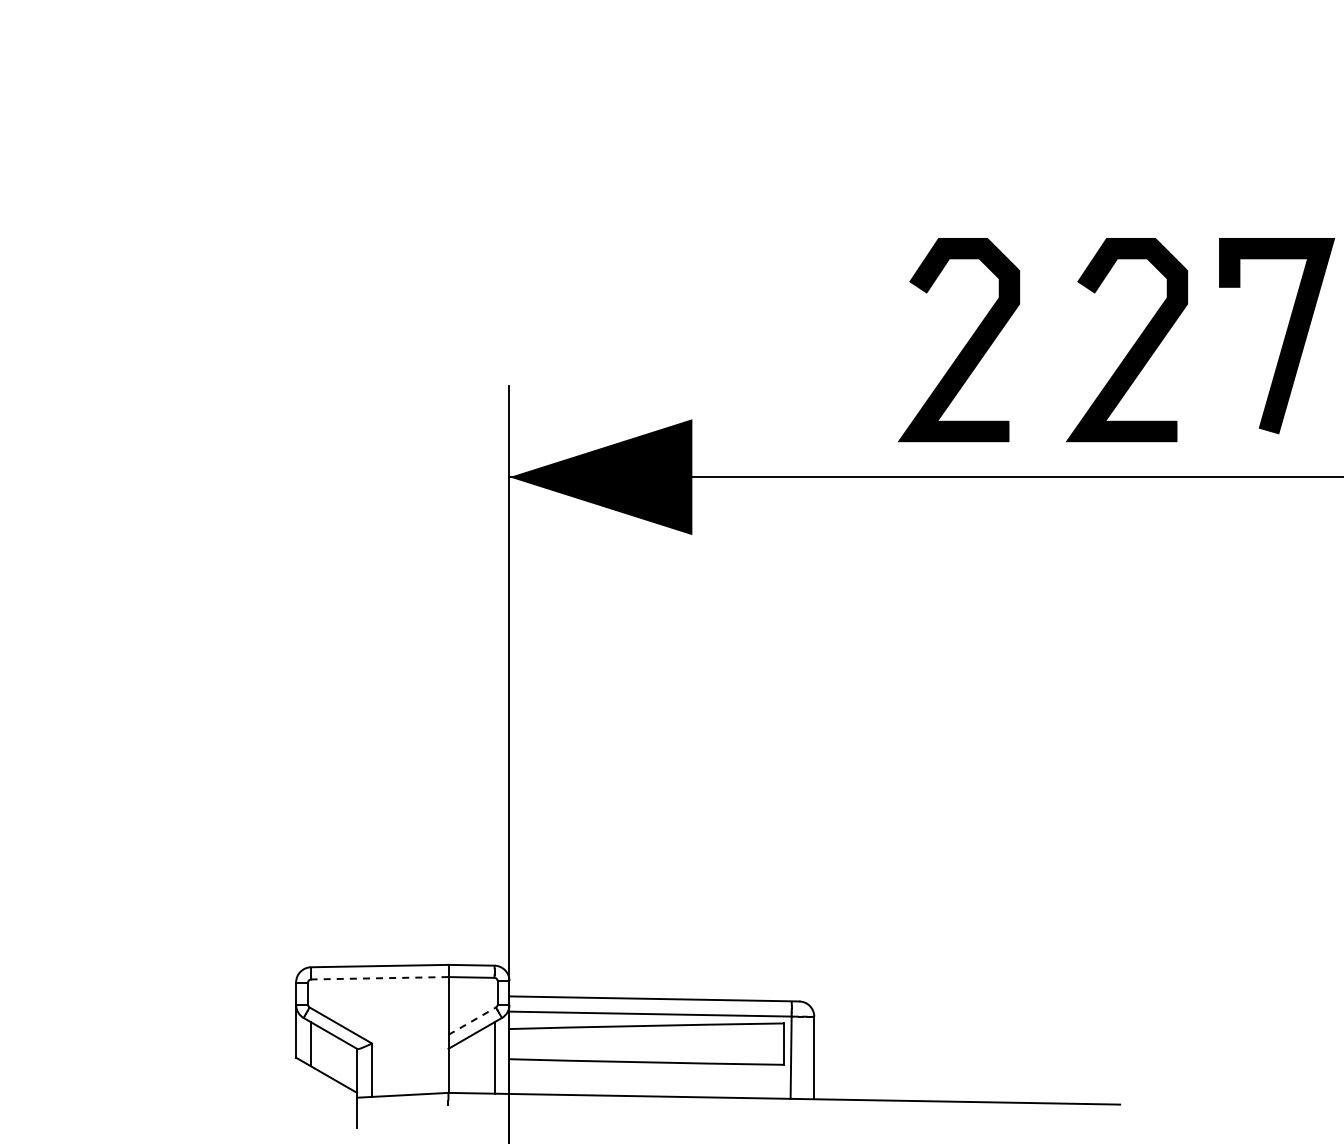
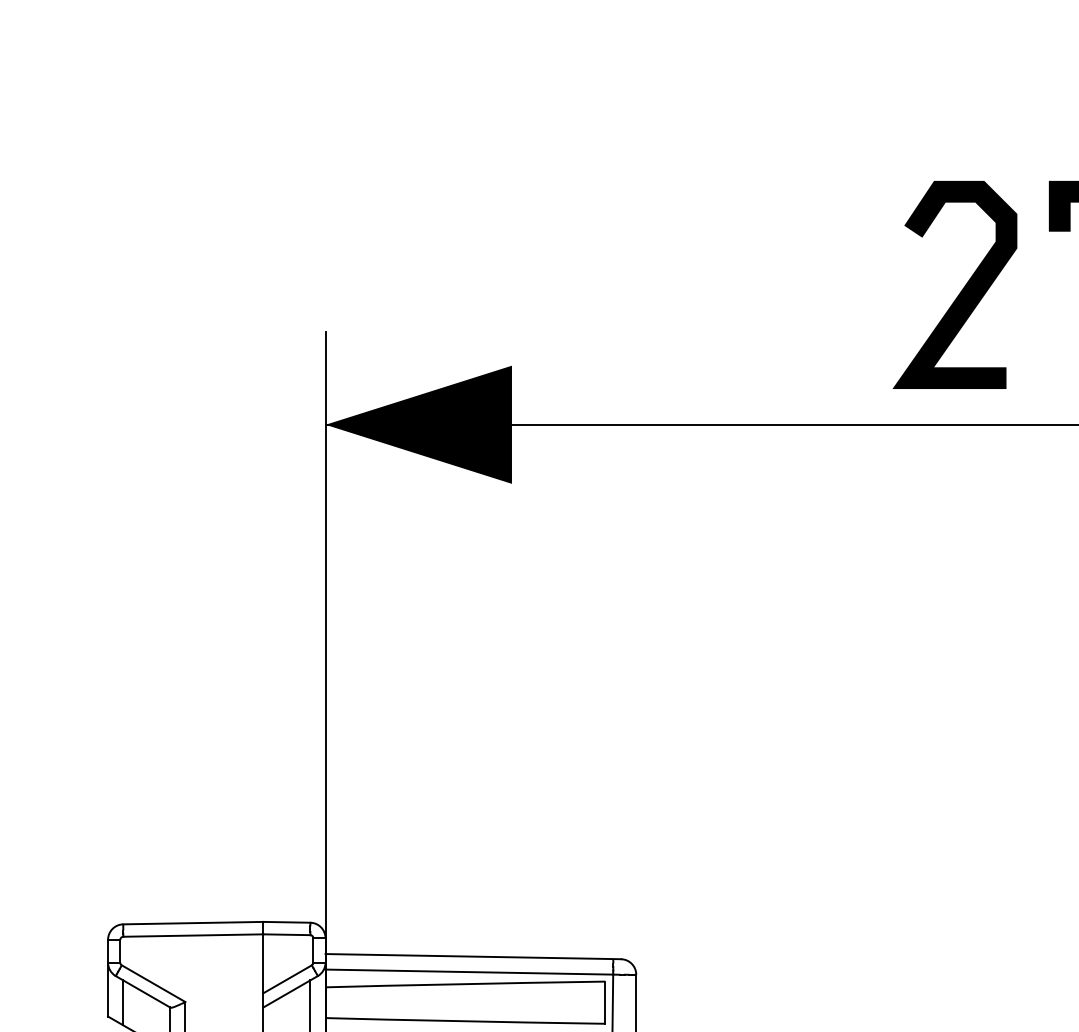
curve: (965, 344) -> (790, 289), removed
line: (379, 978) -> (193, 935), dashed -> solid
line: (472, 1020) -> (287, 978), dashed -> solid

